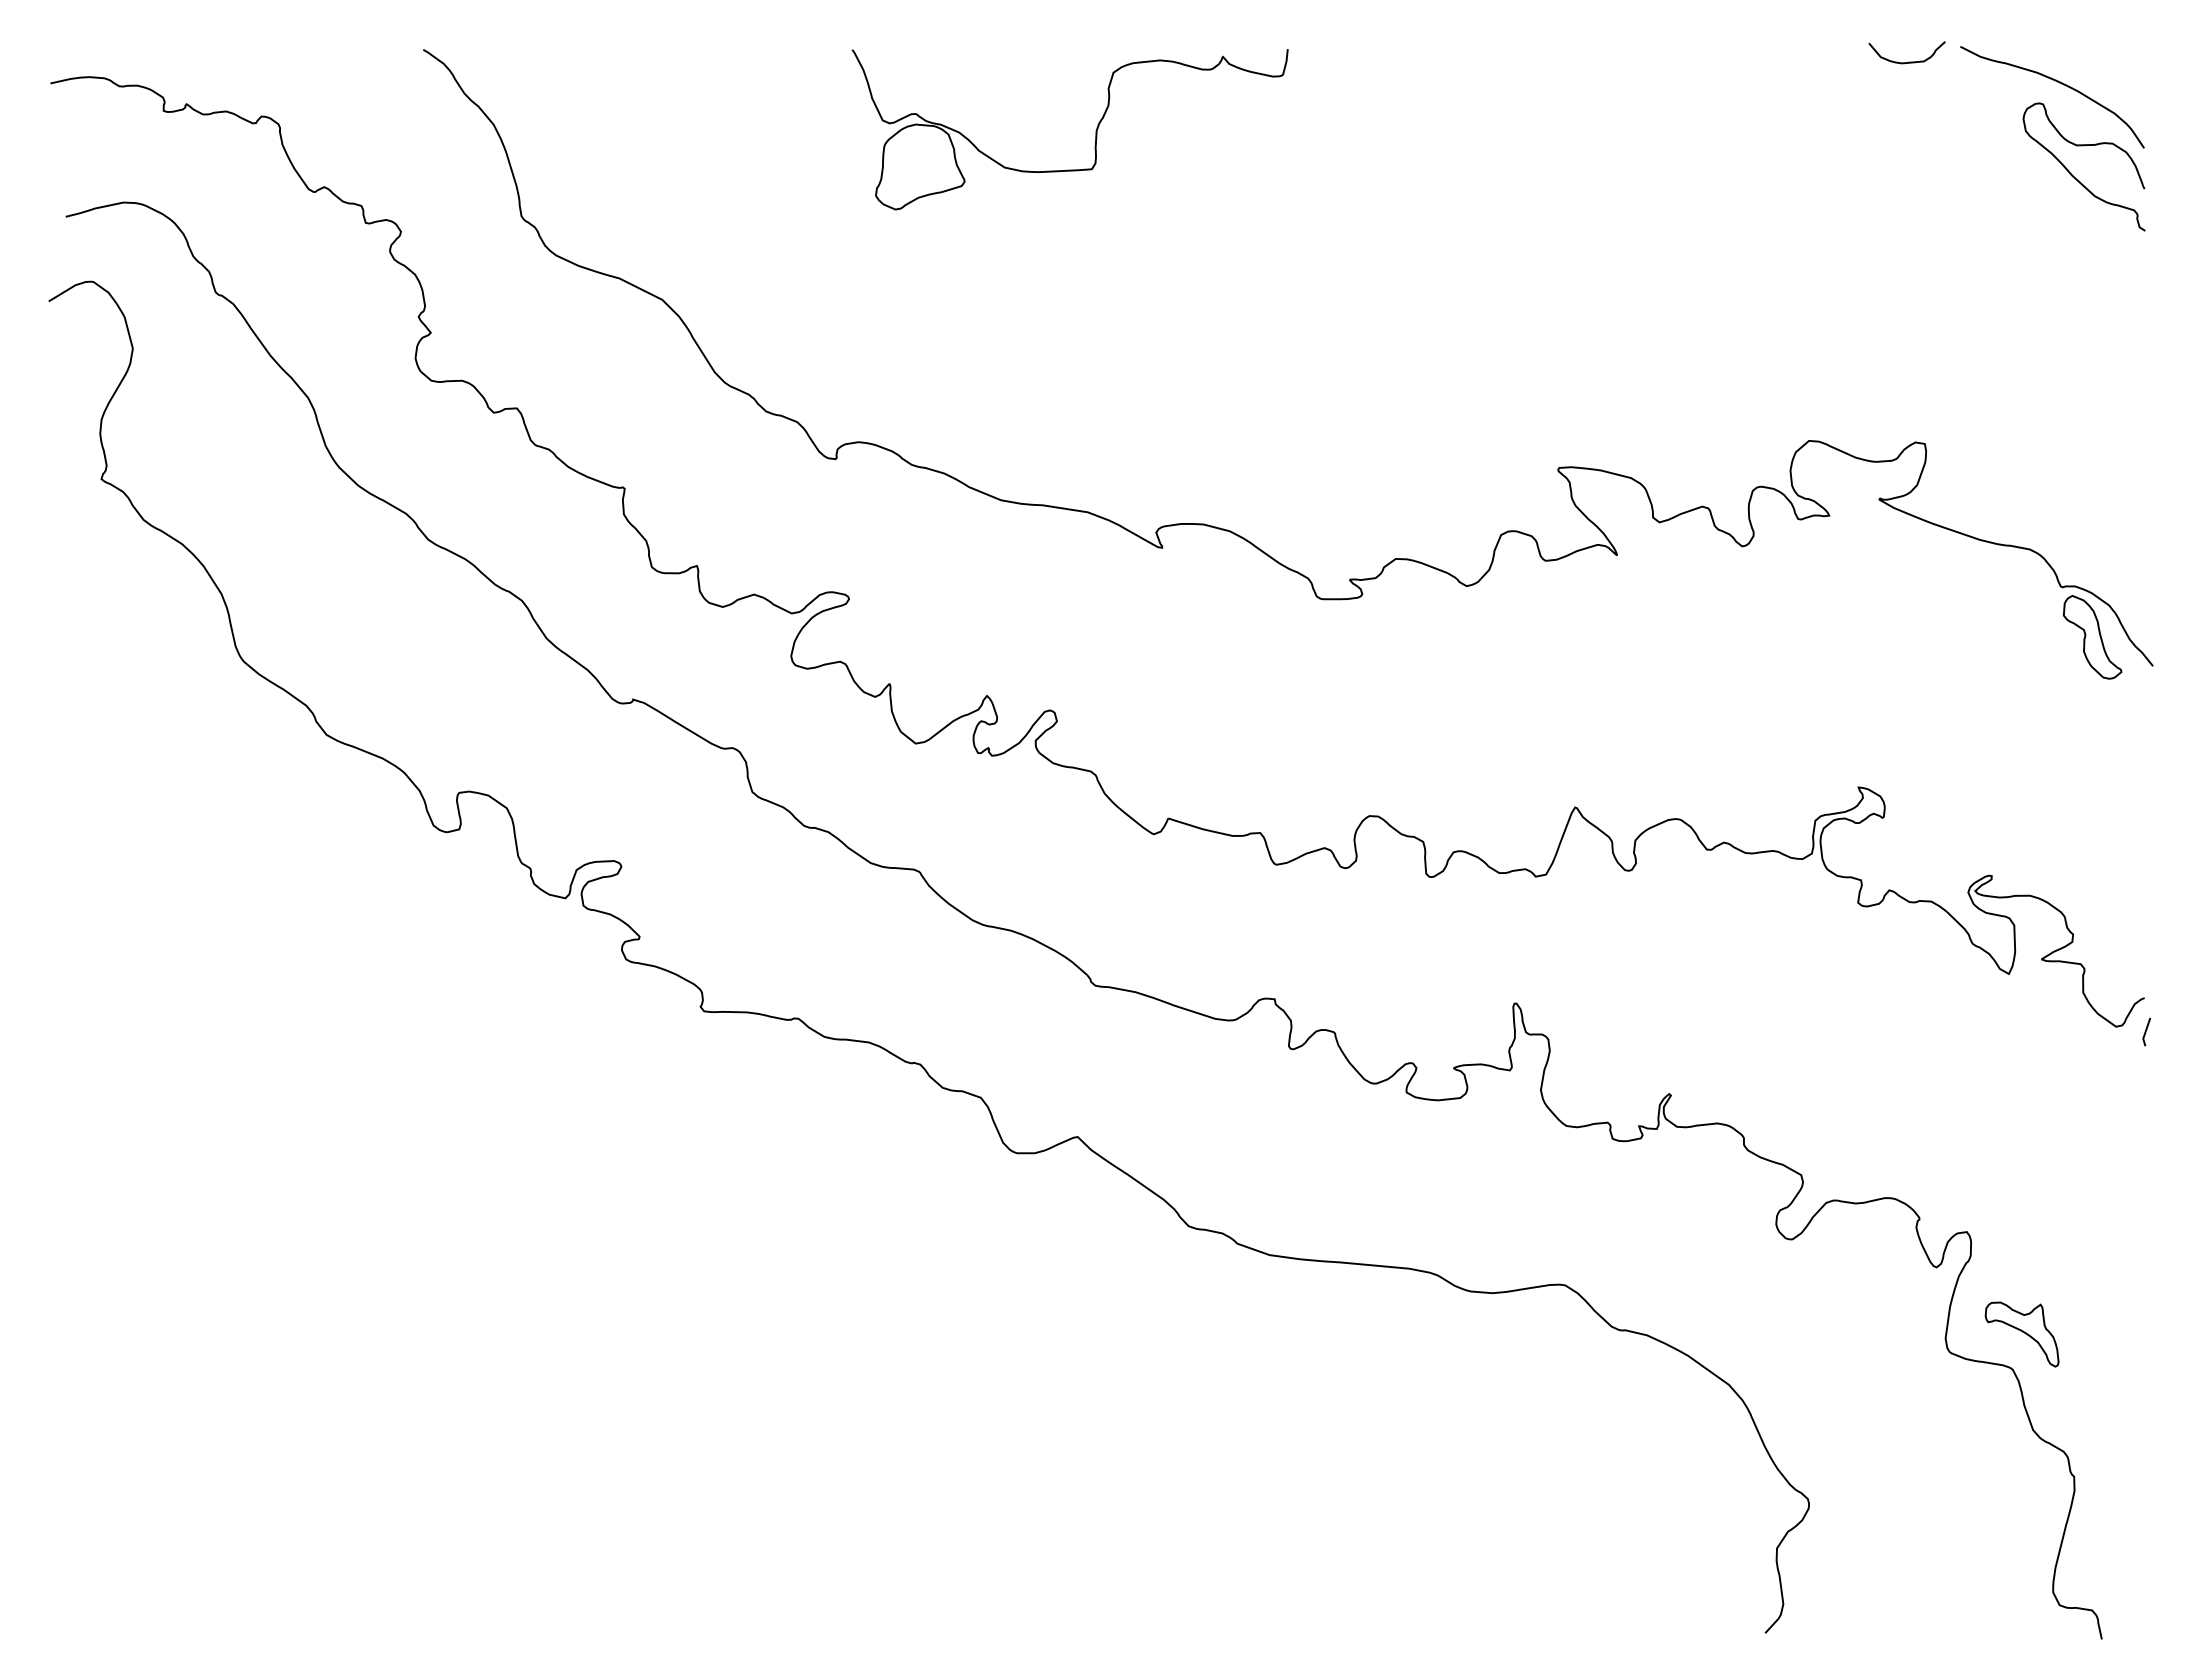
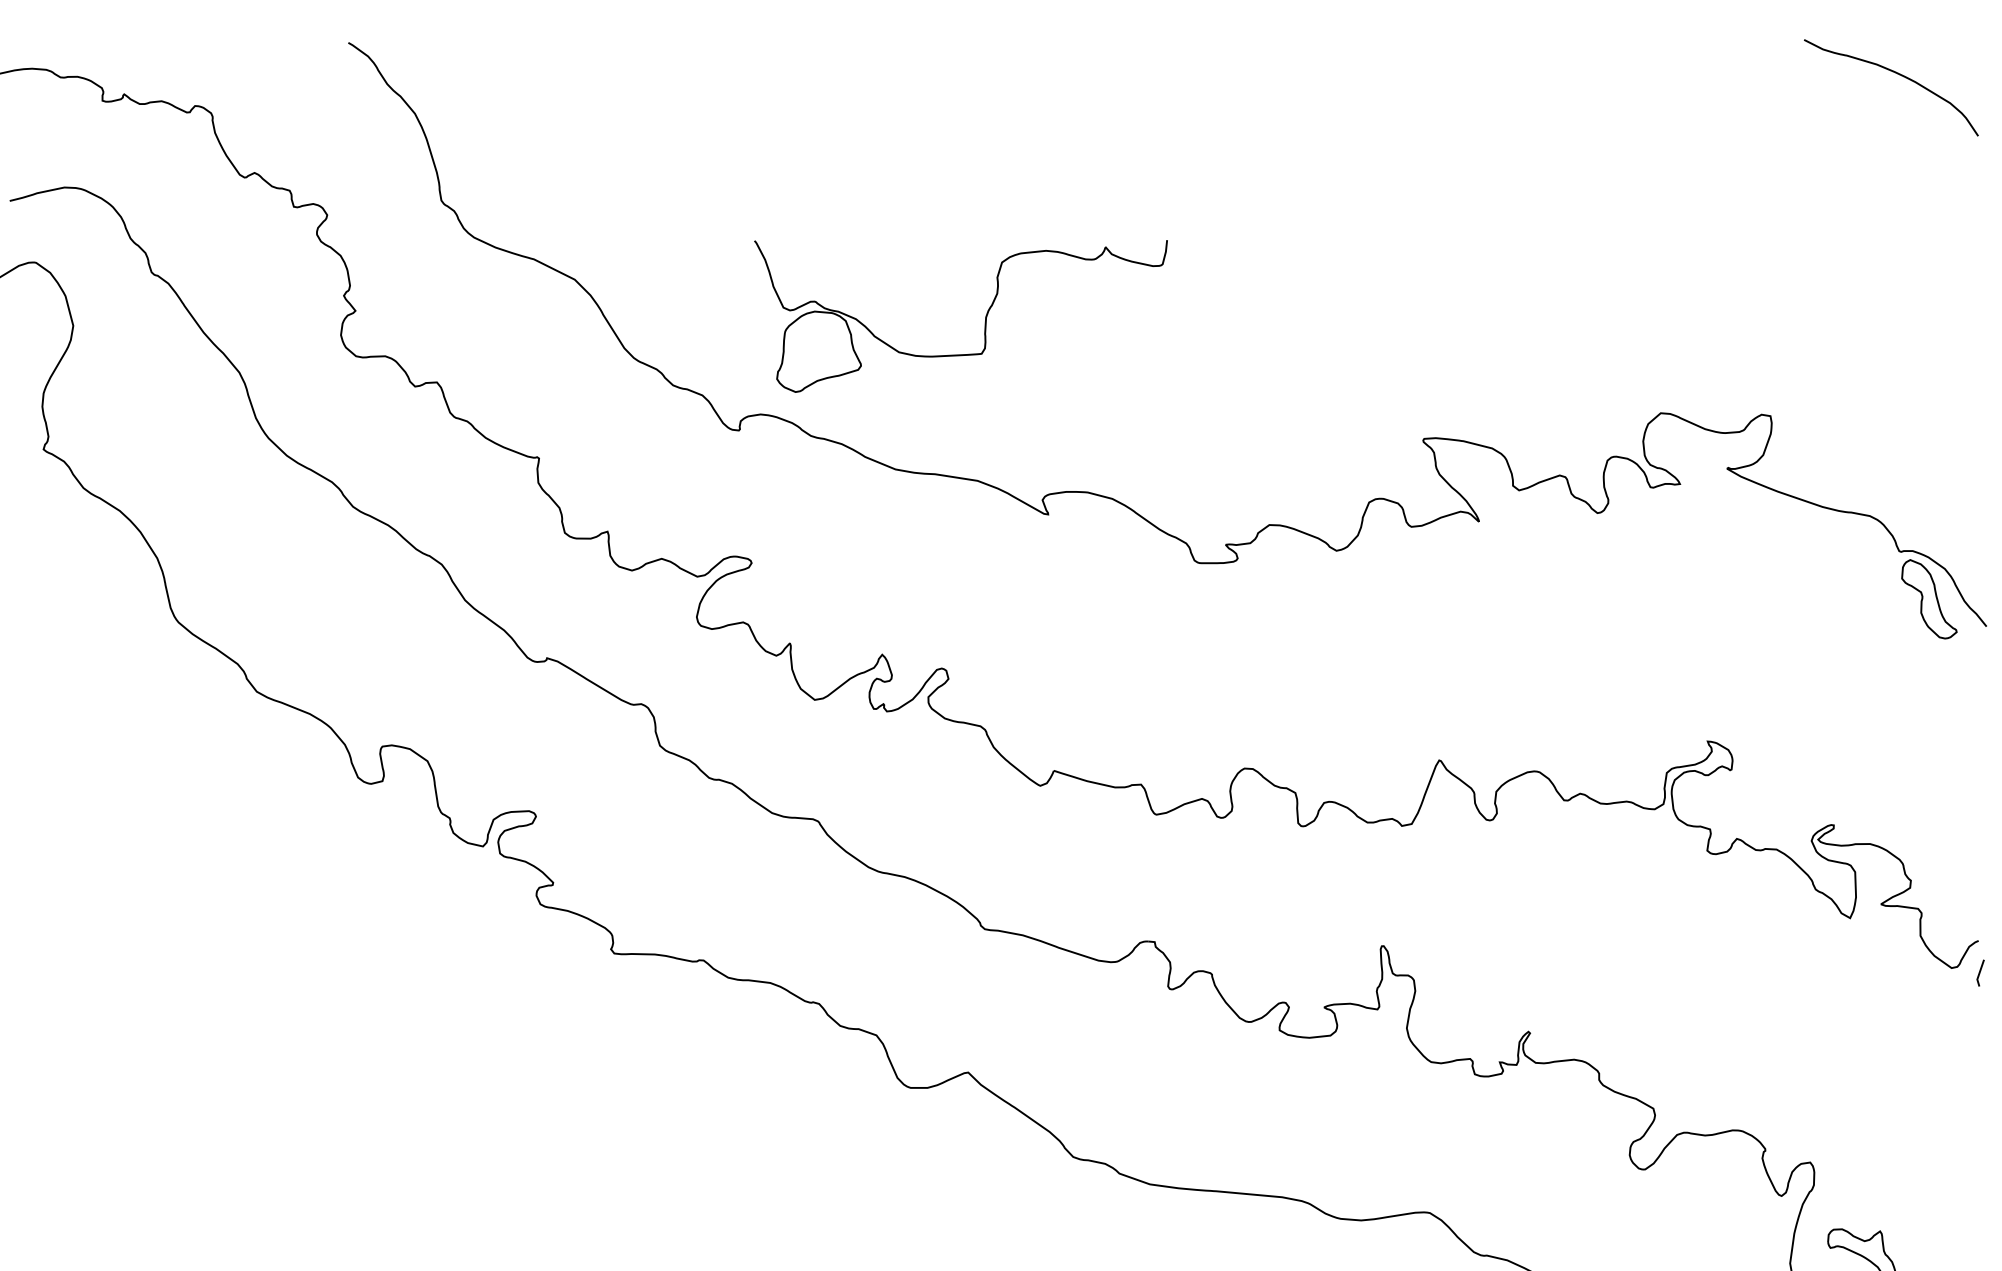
curve: (1908, 61) -> (1755, 53), removed
part: (1095, 130) -> (985, 317), moved
curve: (2073, 175) -> (1911, 161), removed

